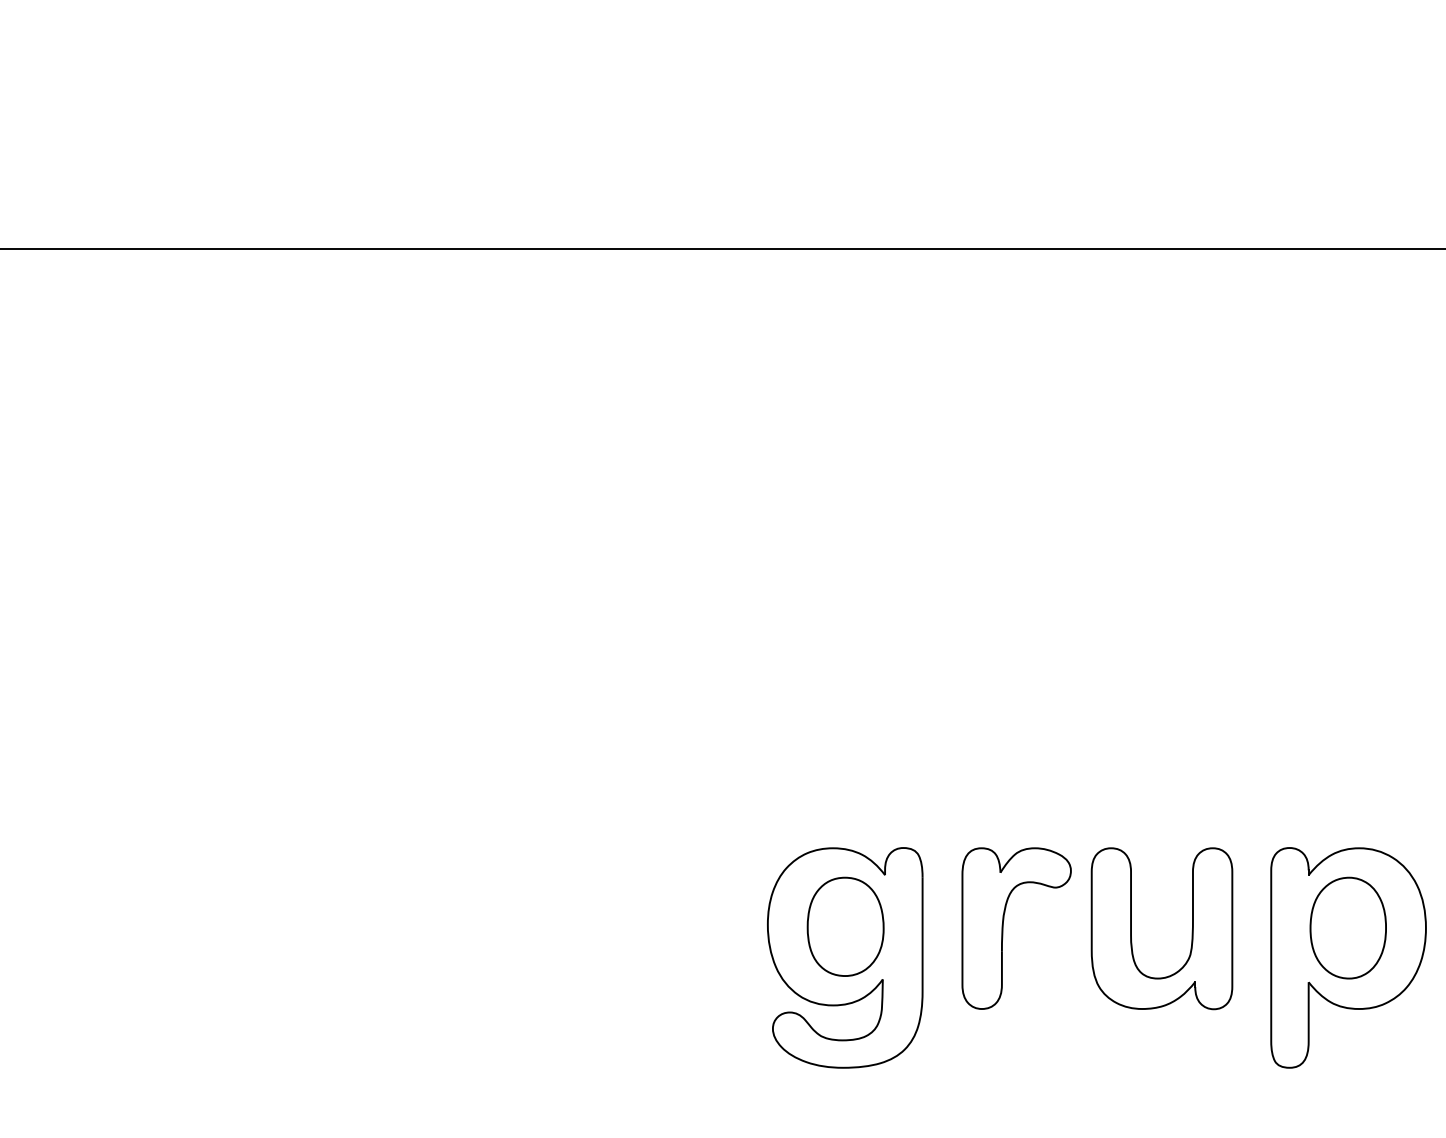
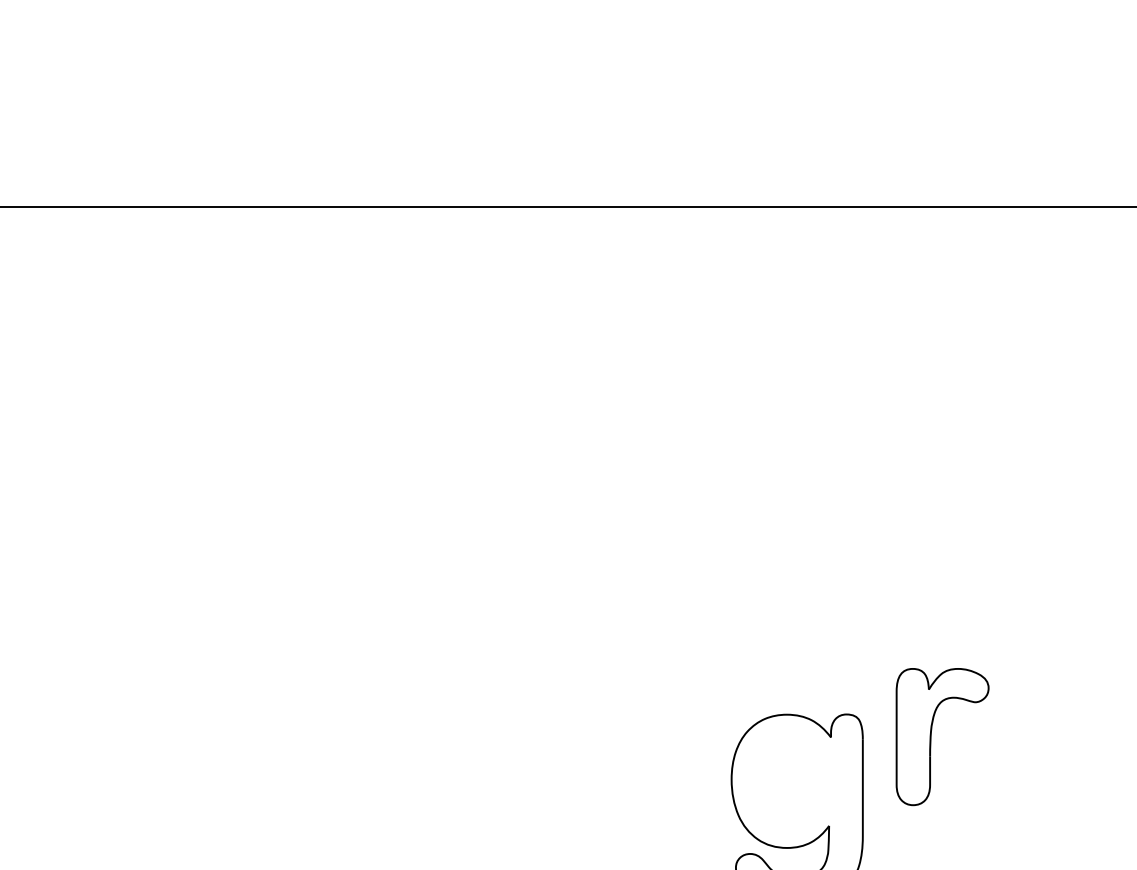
part: (845, 926) -> (797, 781), removed
part: (1003, 928) -> (931, 736), moved
part: (1131, 928) -> (1039, 782), removed

